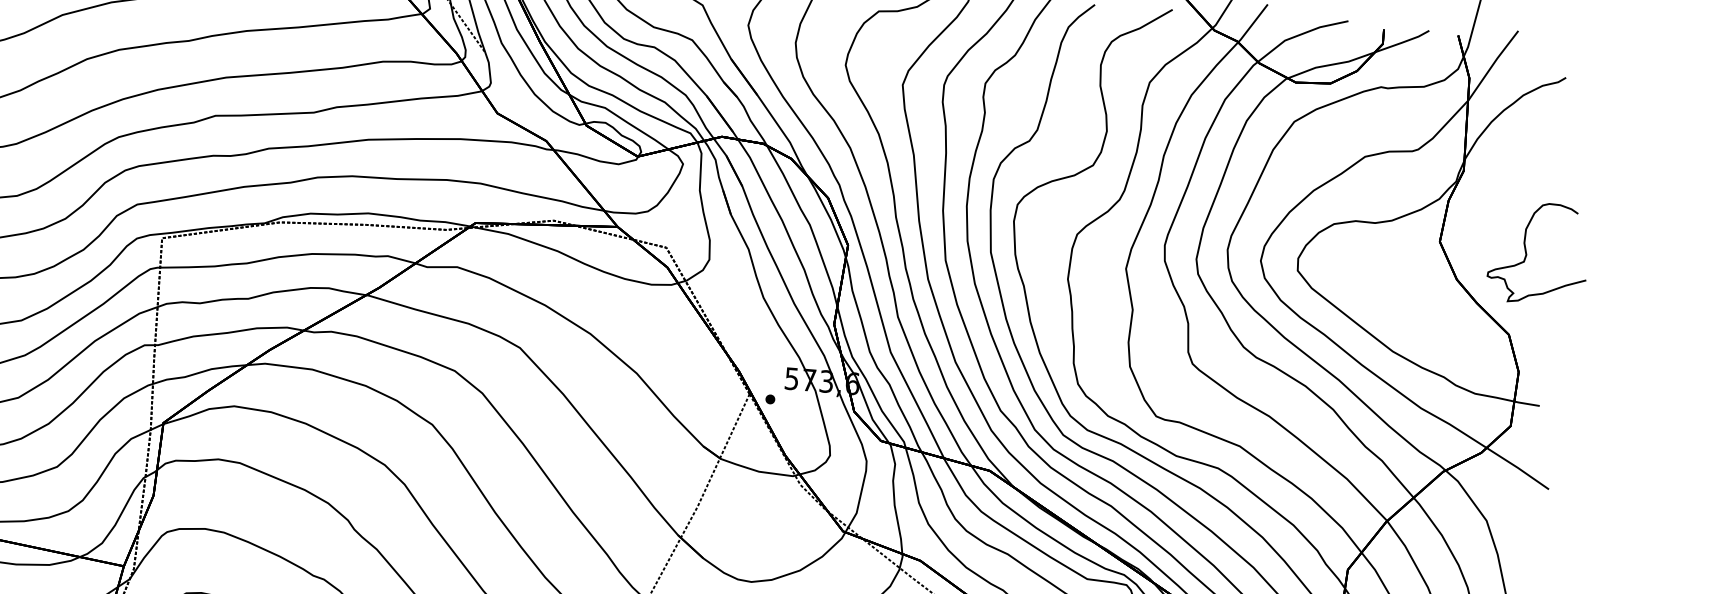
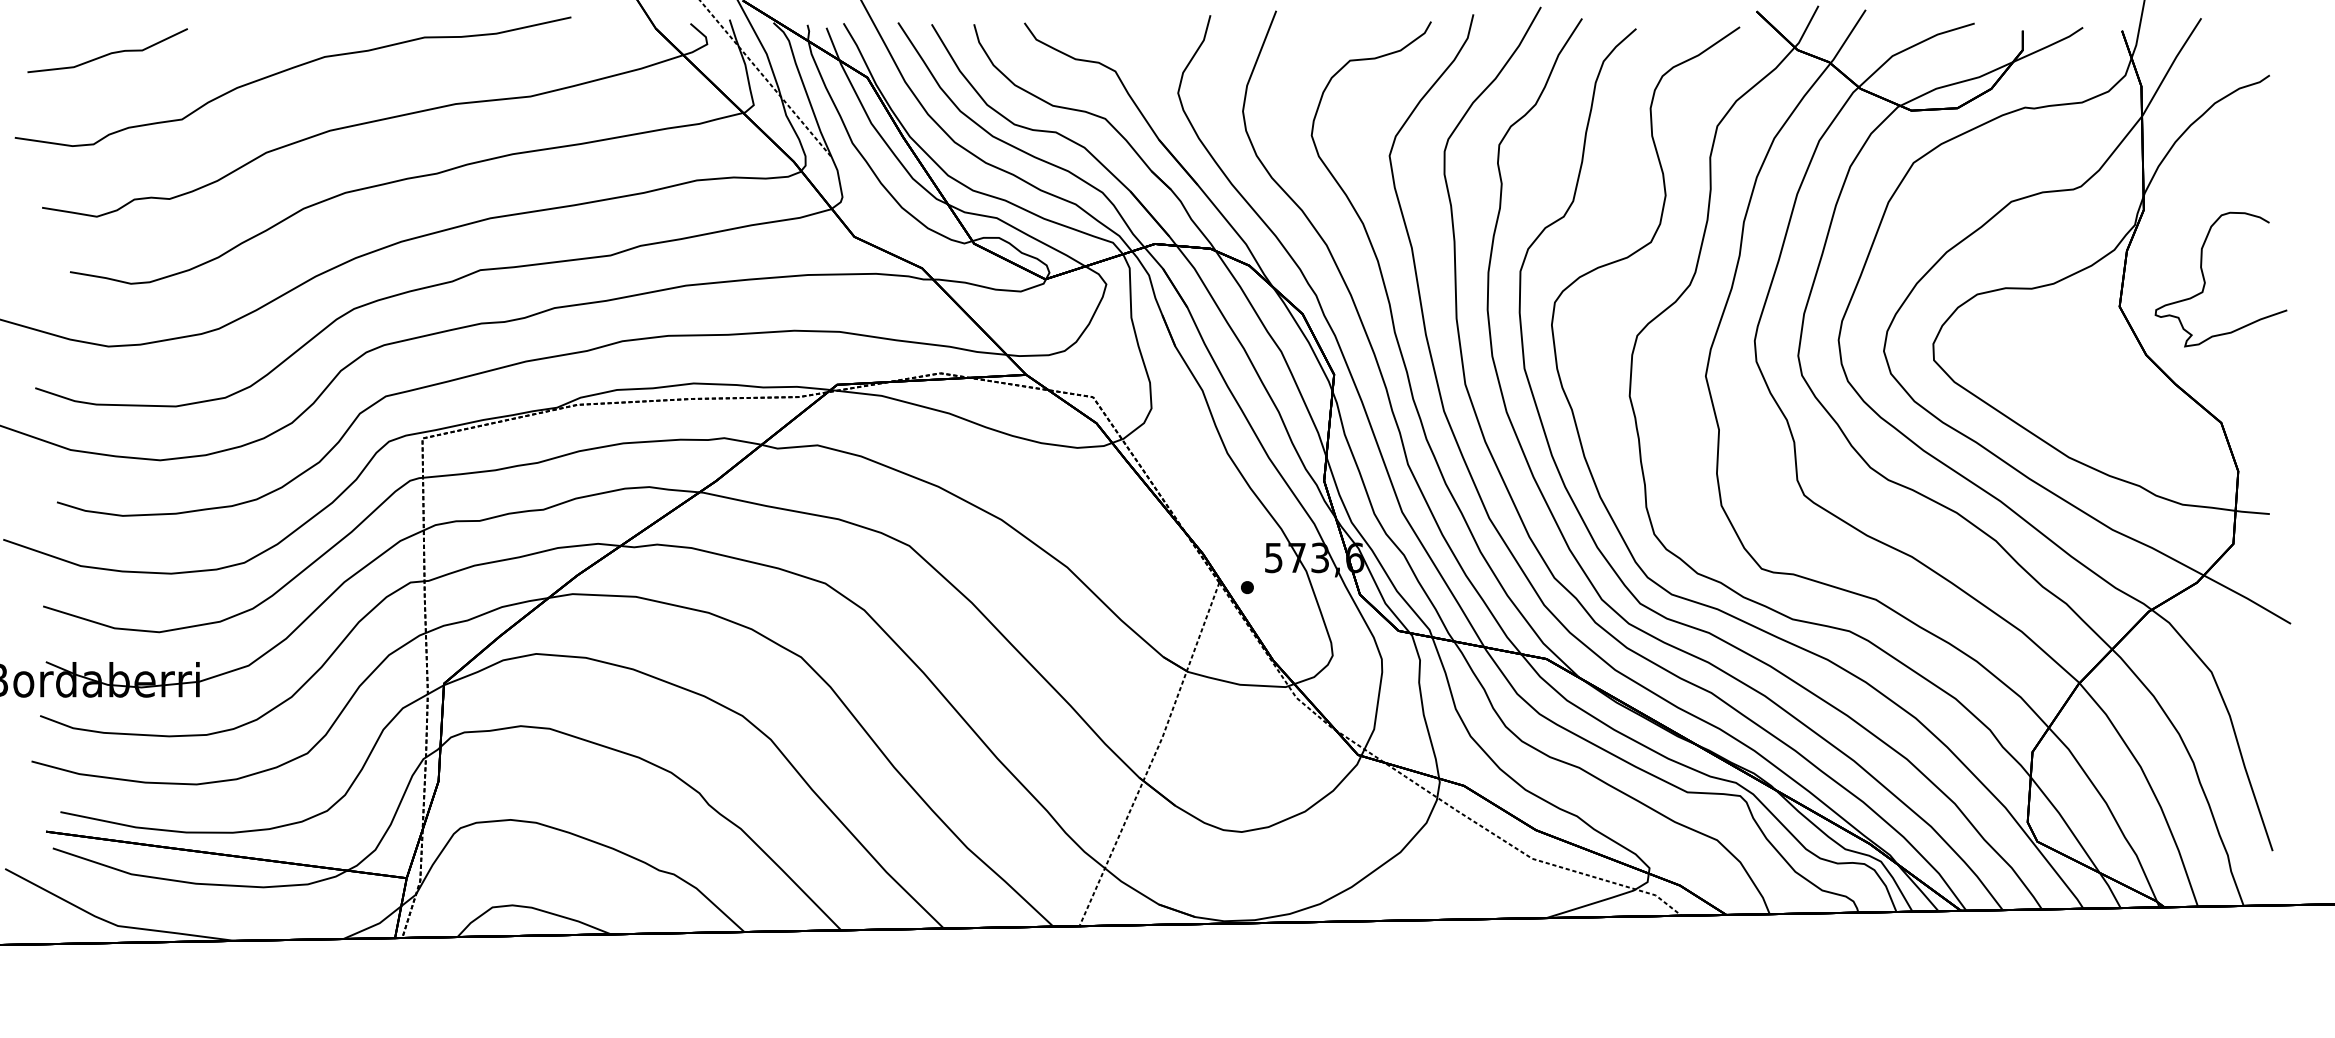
curve: (1526, 253) -> (2205, 280), moved

